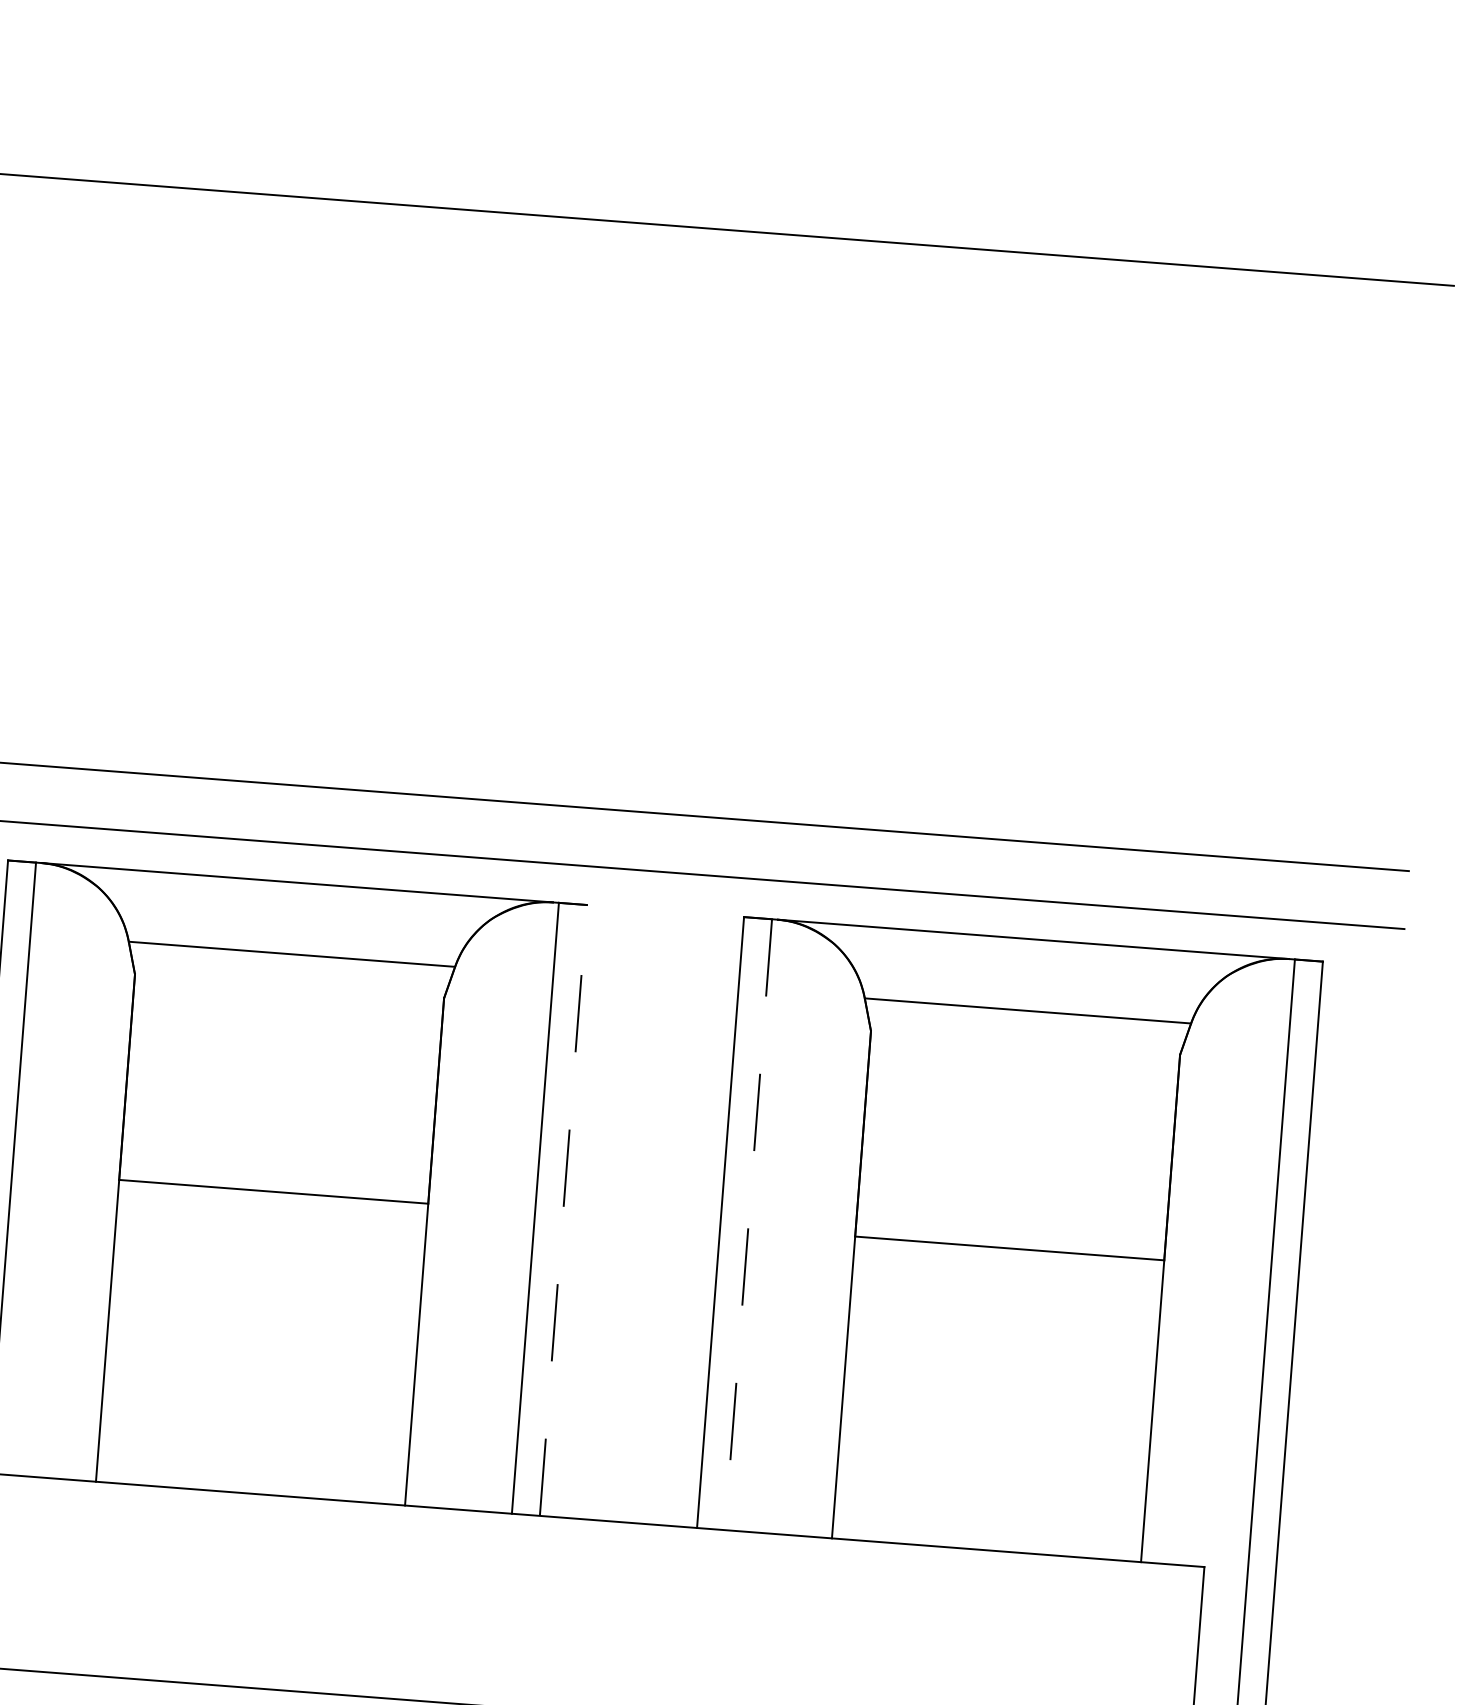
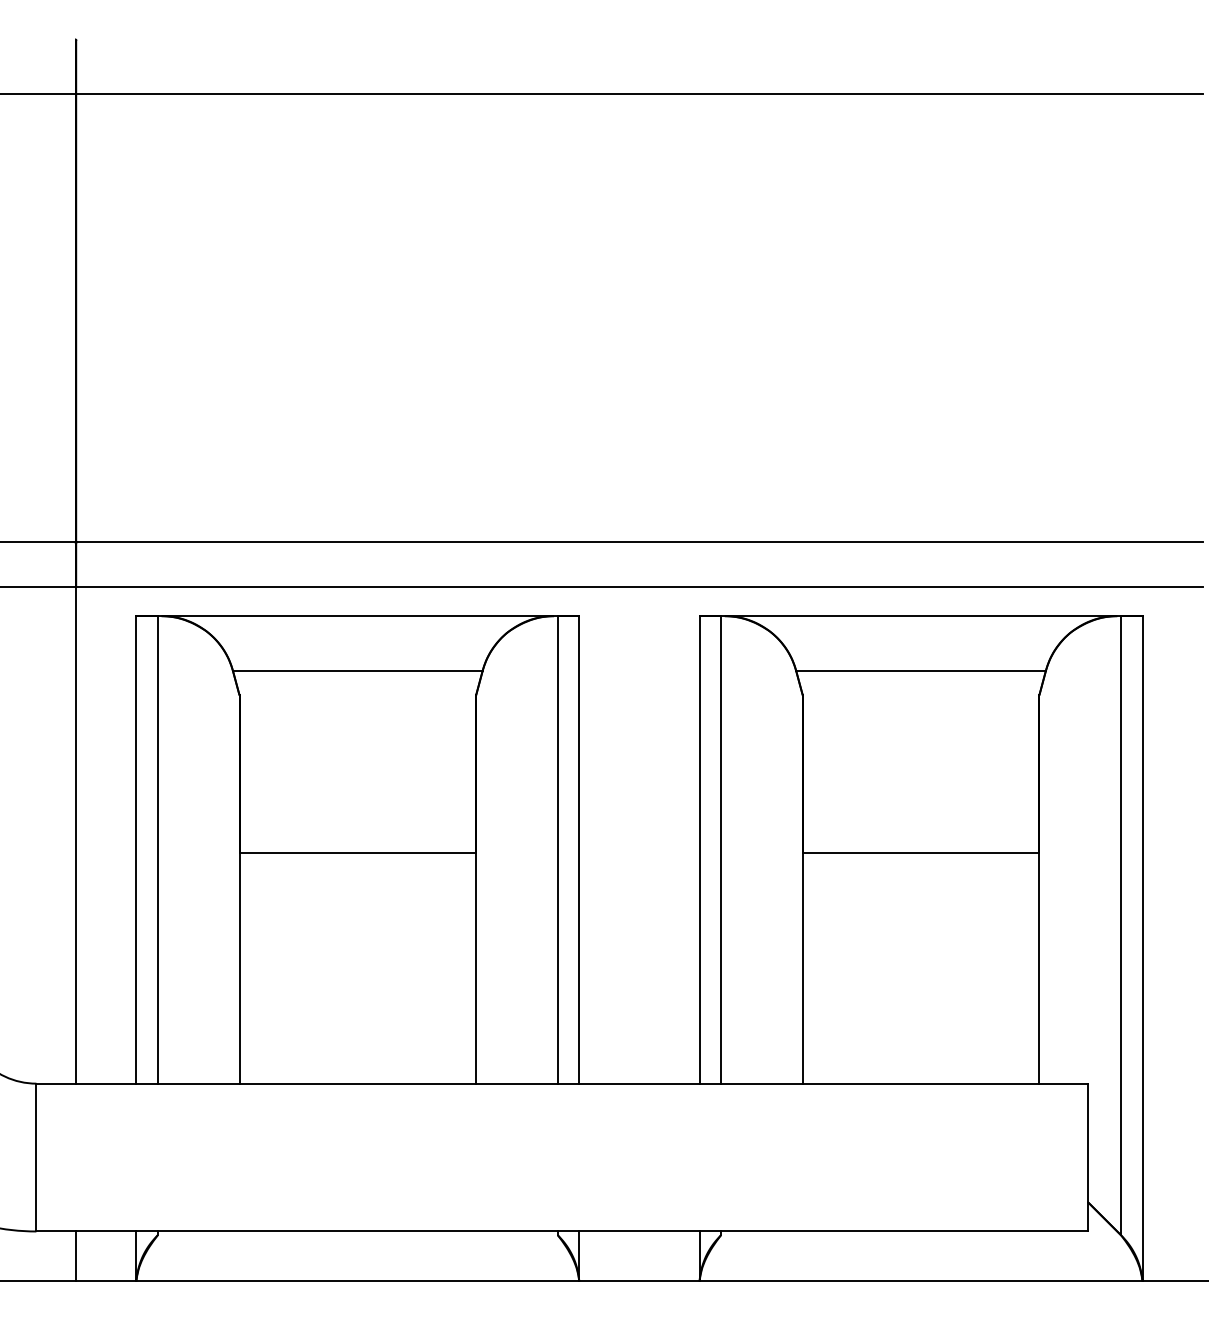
line: (563, 1209) -> (579, 849), dashed -> solid
line: (747, 1224) -> (720, 849), dashed -> solid

